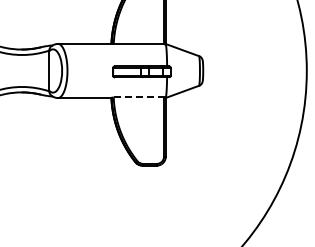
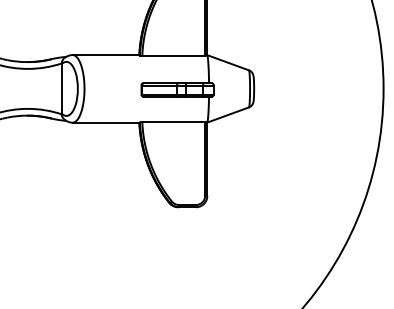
line: (139, 97) -> (174, 122), dashed -> solid

